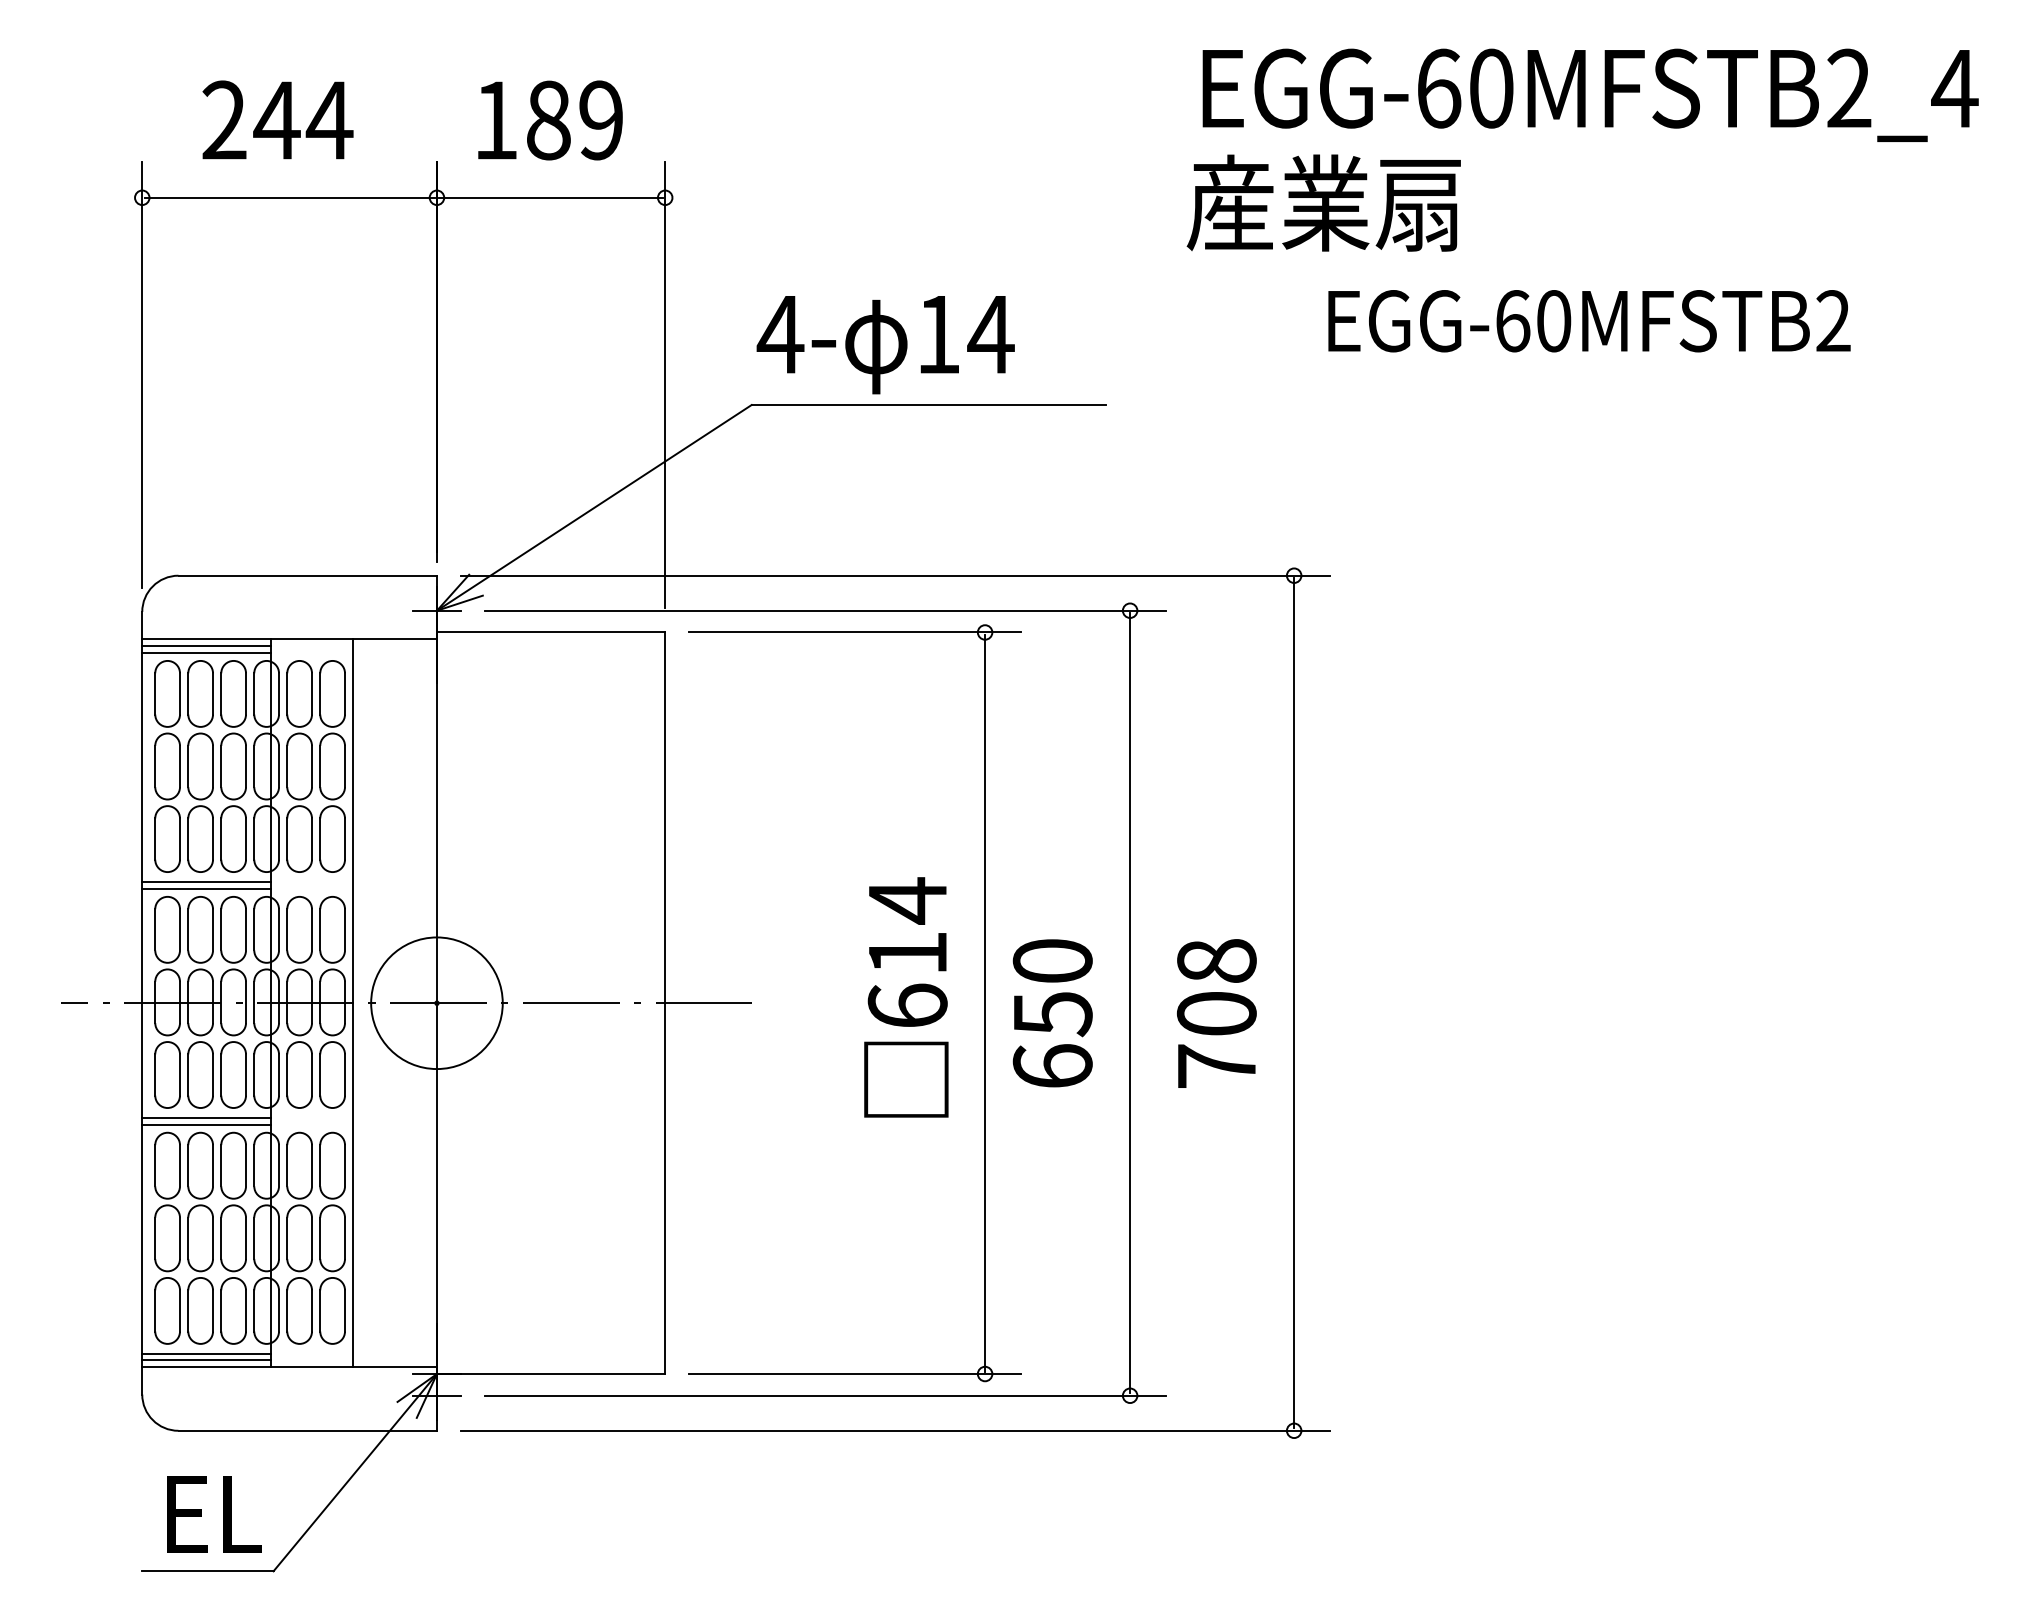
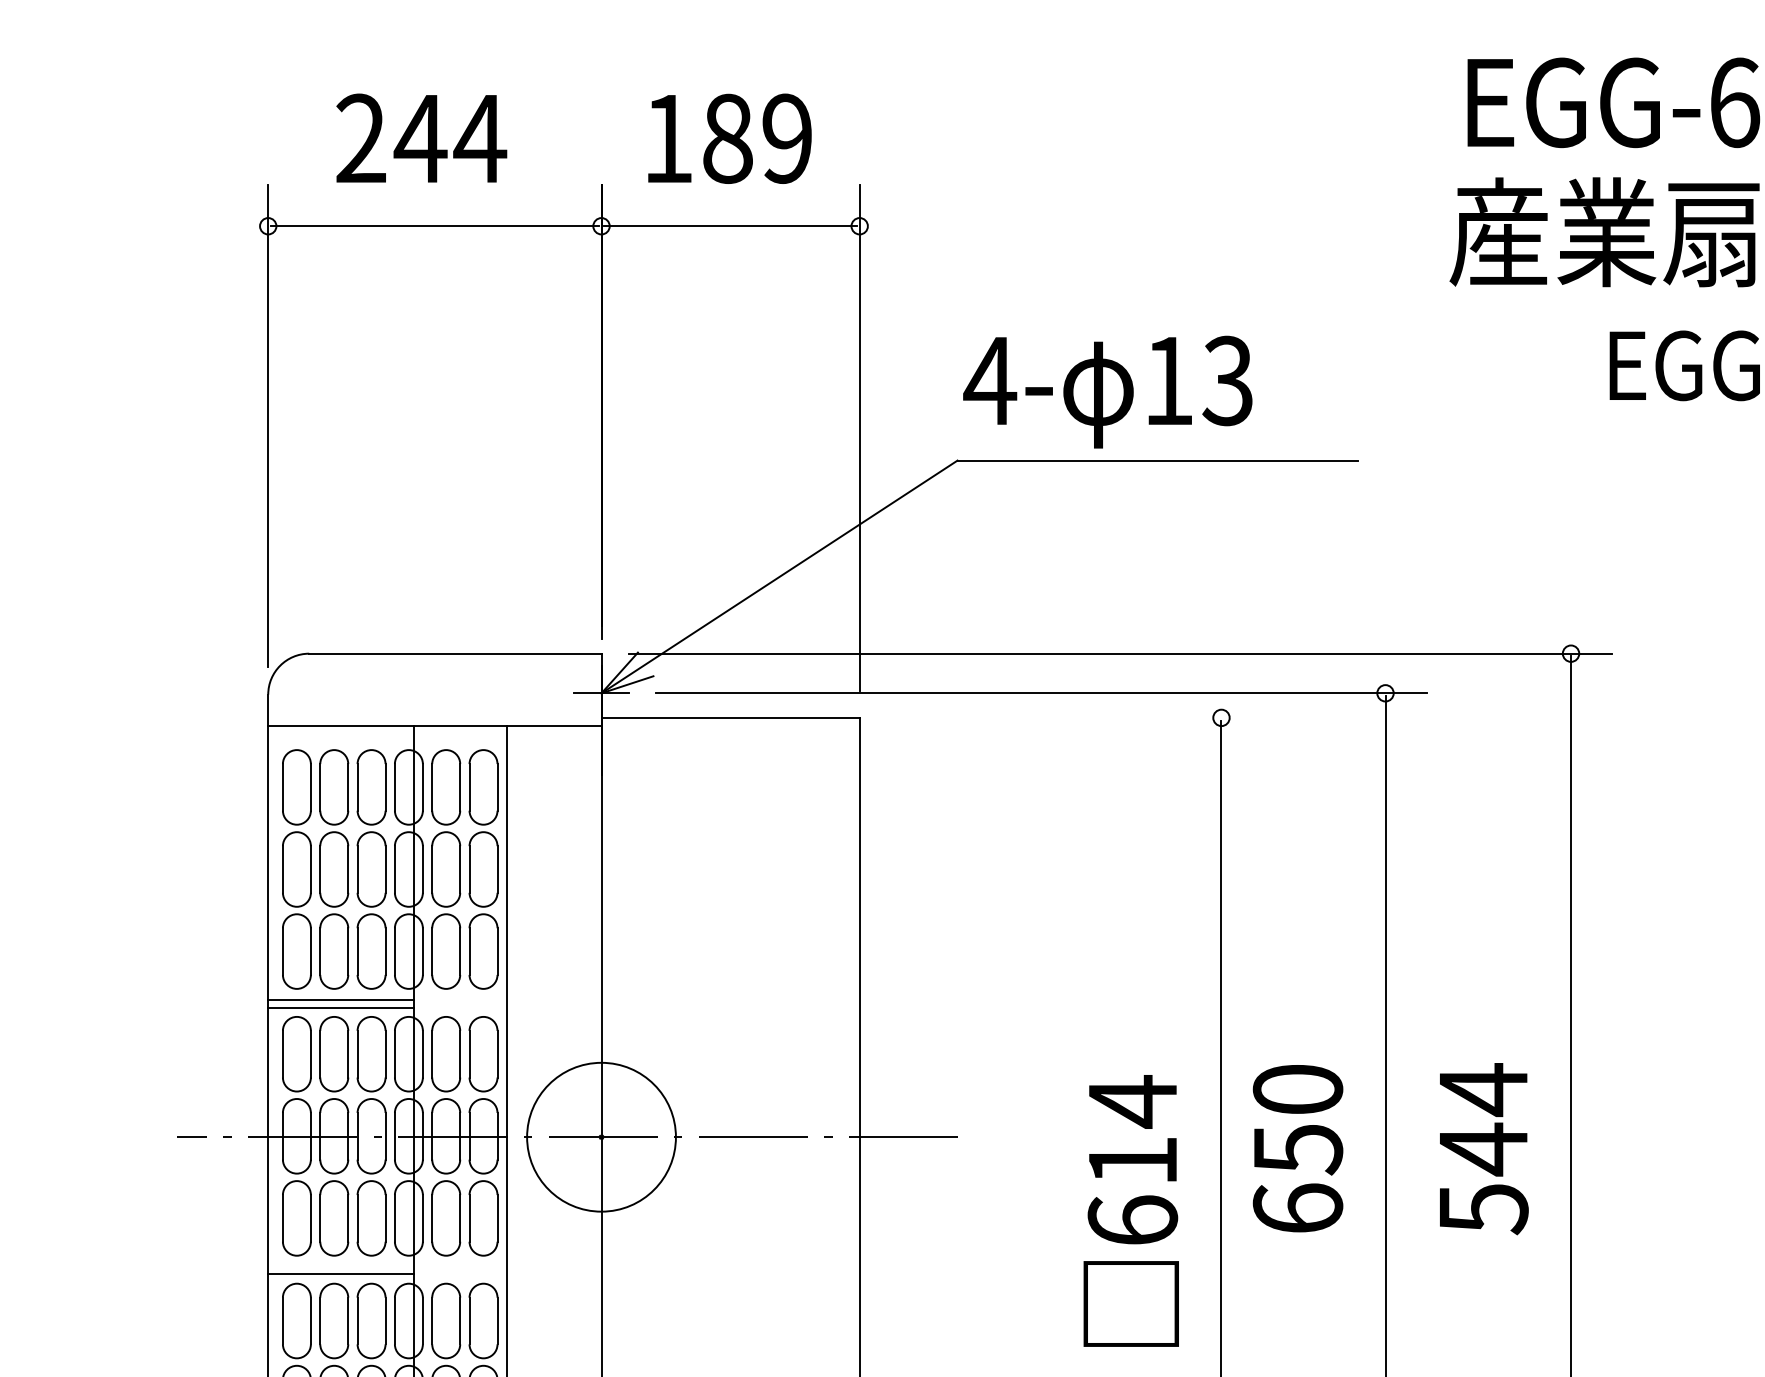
text: (990, 334) -> (1227, 380), 14 -> 13
line: (855, 632) -> (1074, 717), removed
line: (206, 646) -> (340, 733), removed
line: (206, 652) -> (340, 740), removed
text: (906, 997) -> (1131, 1211), moved
text: (1216, 1013) -> (1483, 1148), 708 -> 544
line: (206, 1117) -> (340, 1266), removed

